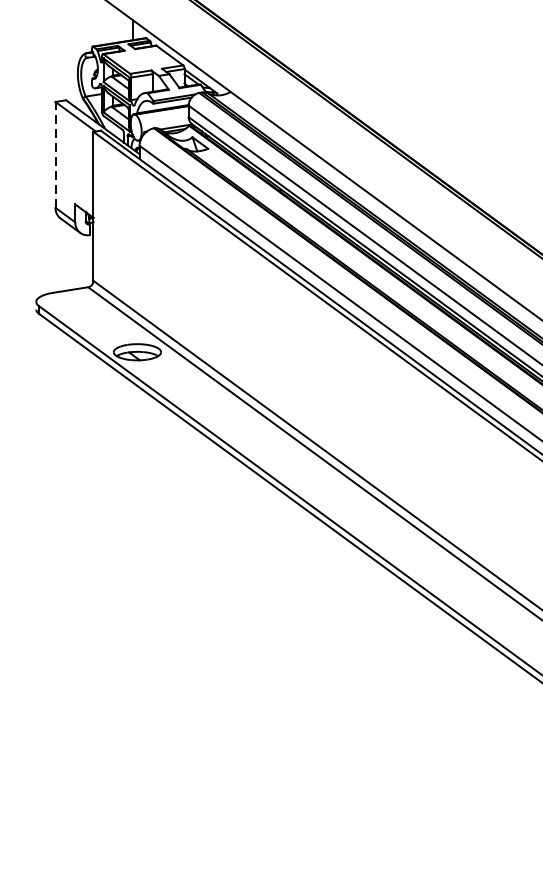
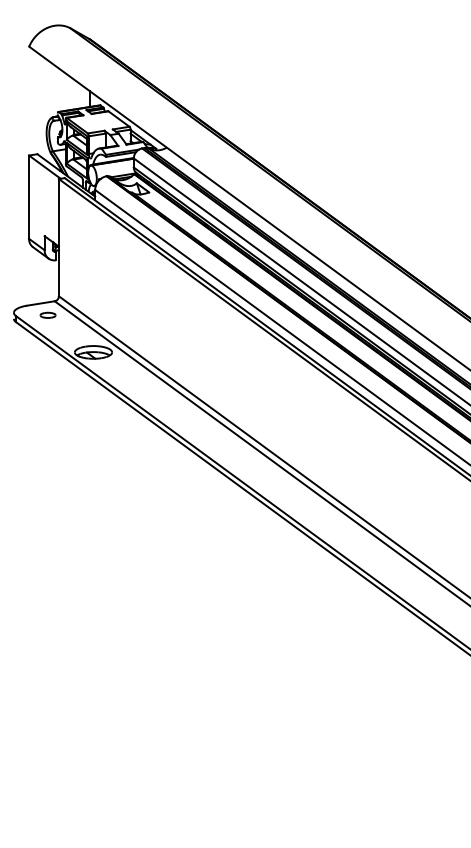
line: (56, 155) -> (29, 197), dashed -> solid
part: (78, 304) -> (47, 314), added

